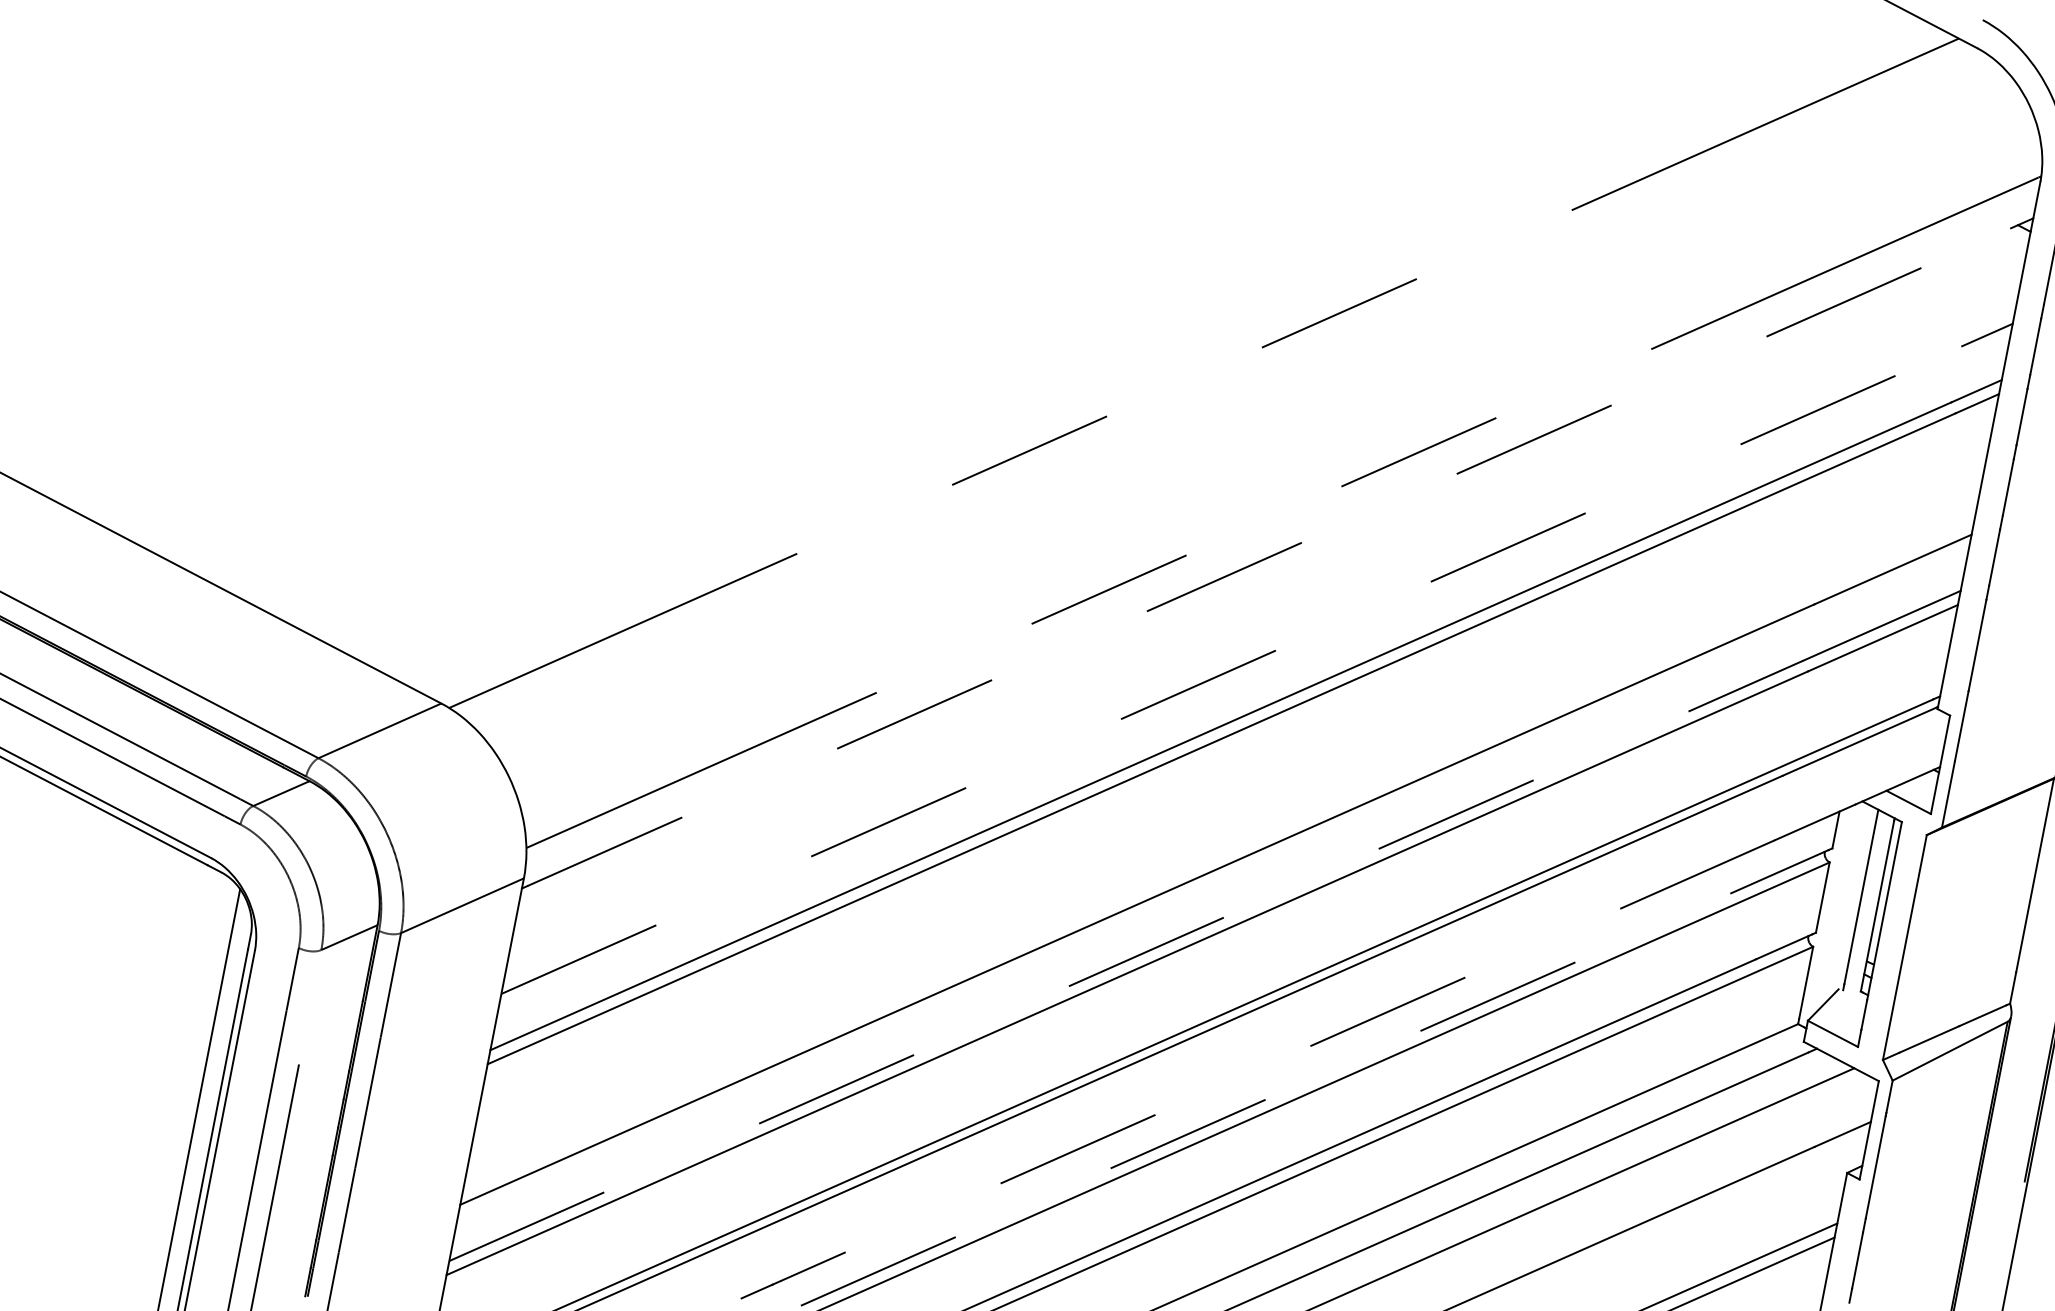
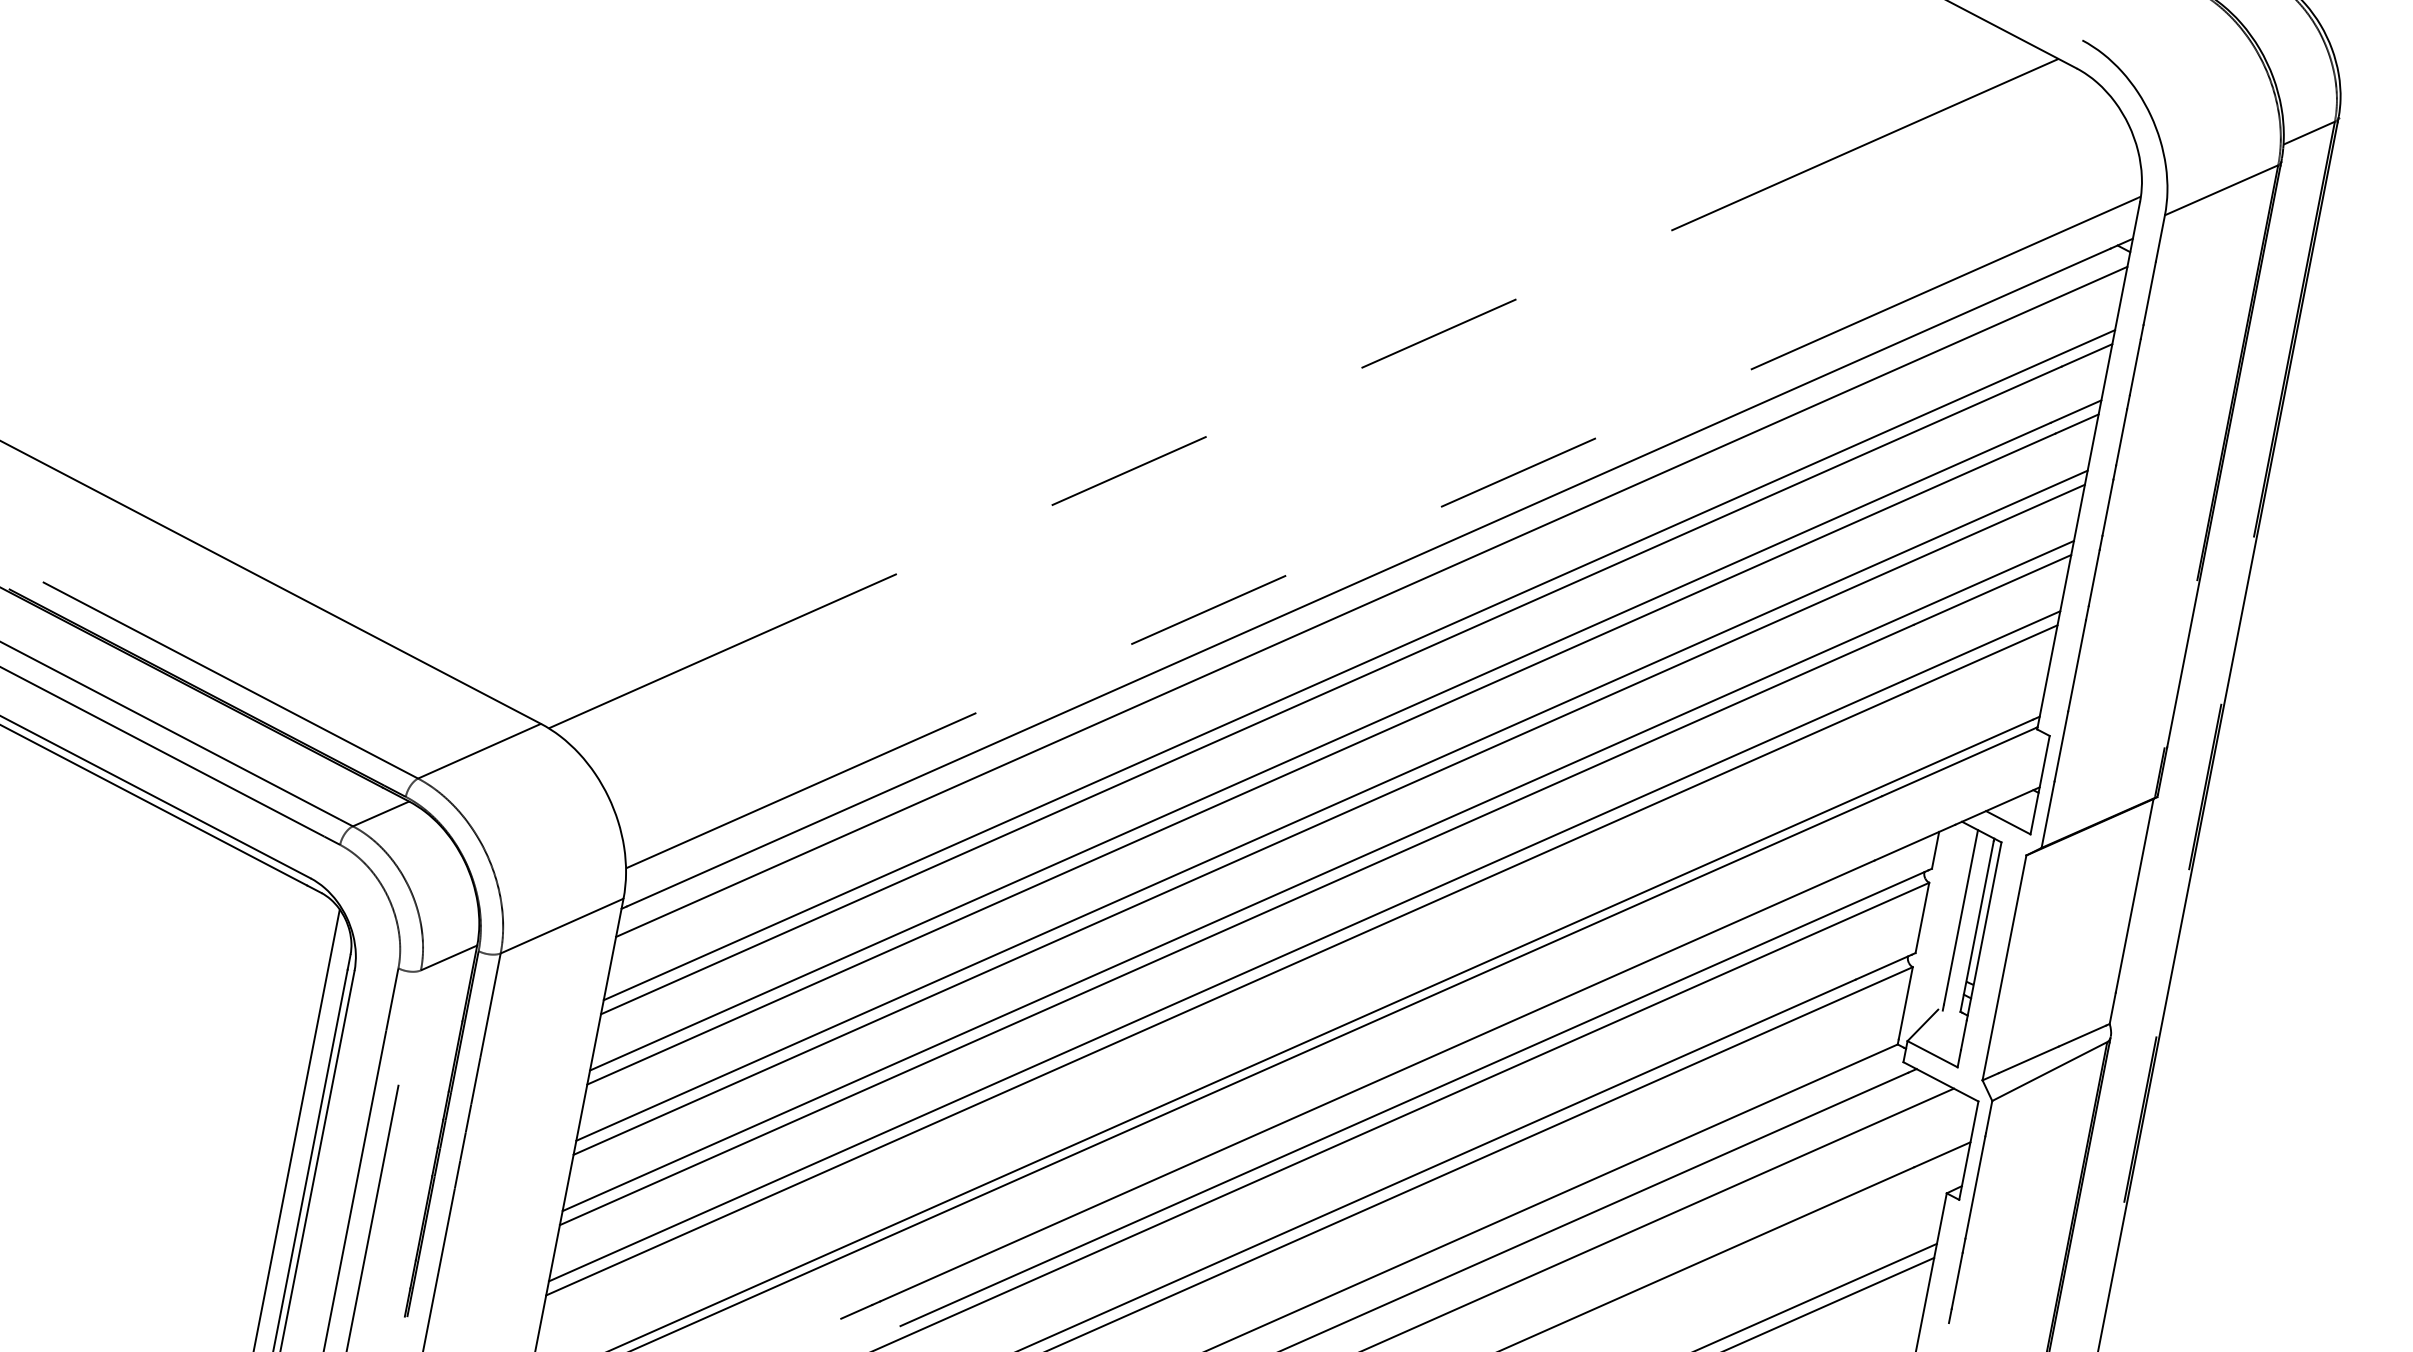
line: (1269, 557) -> (1369, 577), dashed -> solid
line: (1271, 581) -> (1371, 601), added
line: (1259, 645) -> (1359, 665), added
line: (1231, 670) -> (1331, 690), dashed -> solid
line: (1231, 785) -> (1331, 805), added
line: (1228, 799) -> (1328, 819), added
line: (1217, 855) -> (1317, 875), added
line: (1125, 961) -> (1225, 981), dashed -> solid
line: (1277, 1060) -> (1377, 1080), dashed -> solid
line: (1312, 1078) -> (1412, 1098), dashed -> solid

